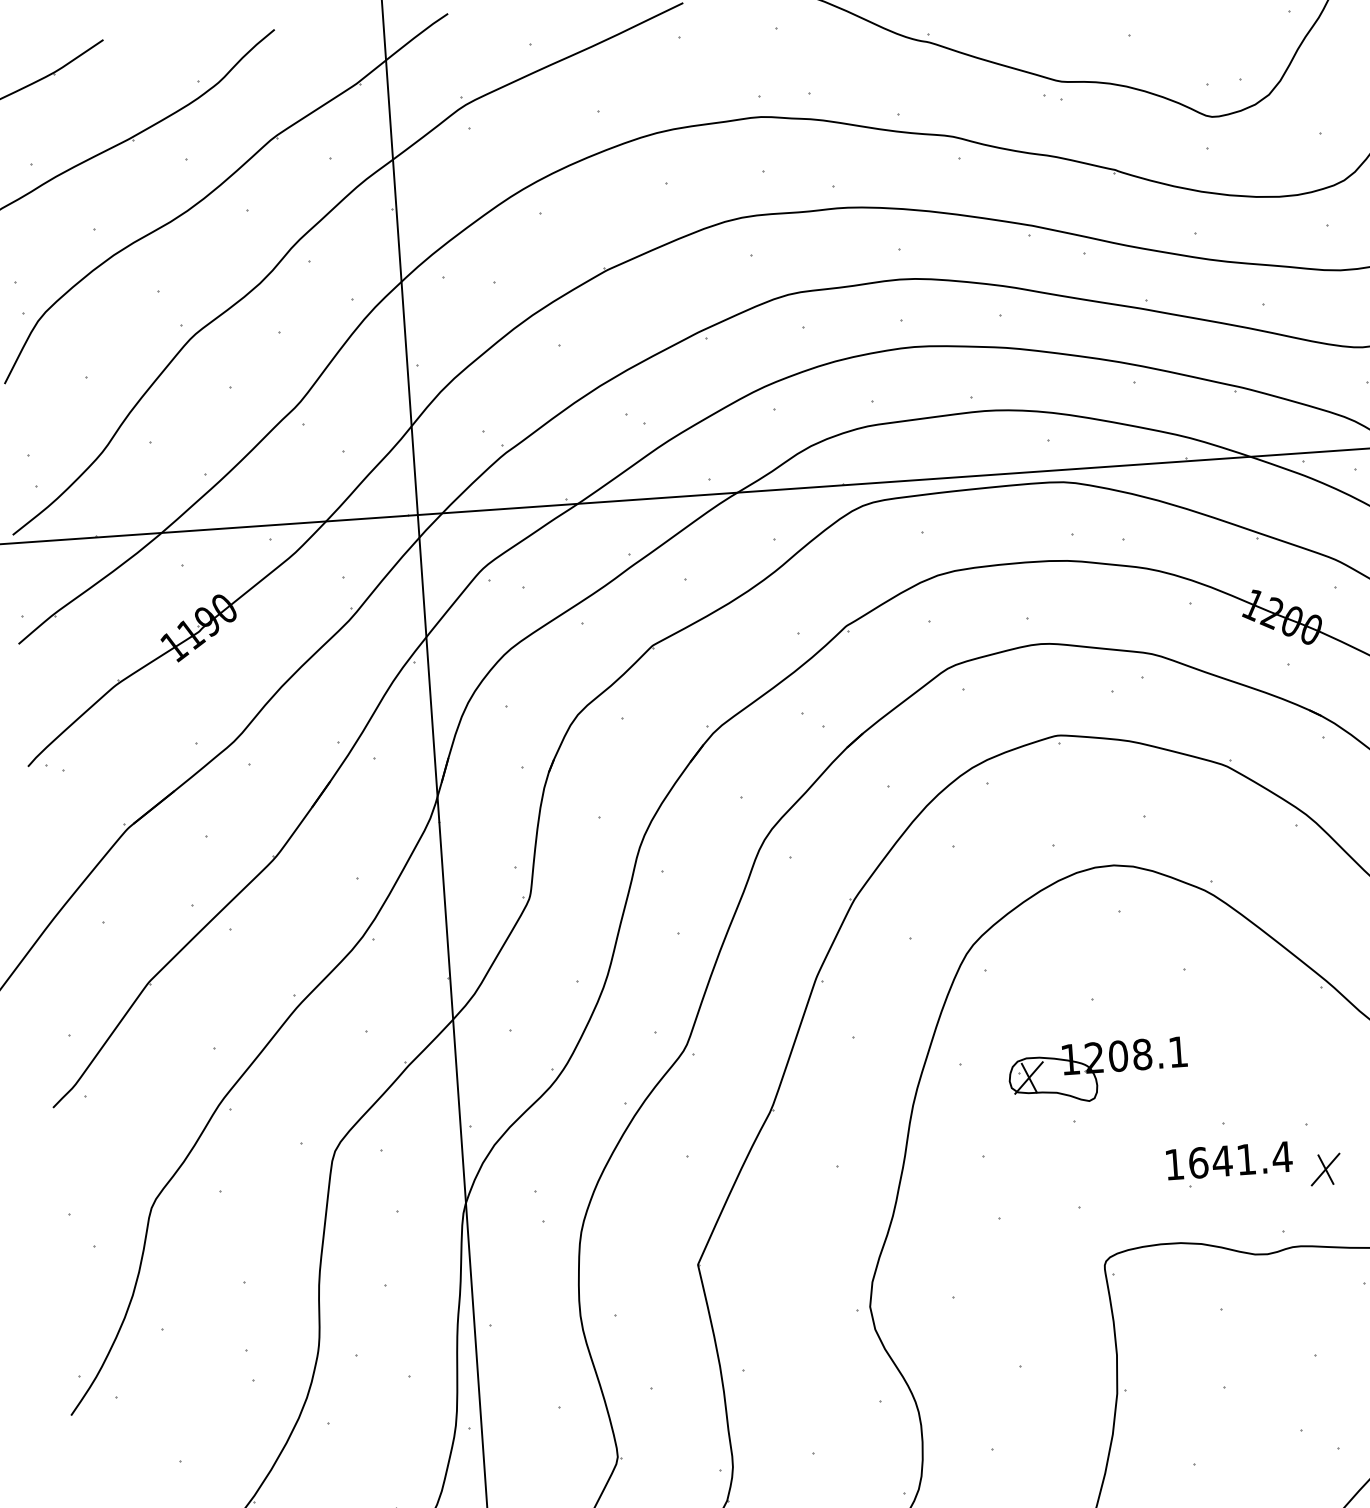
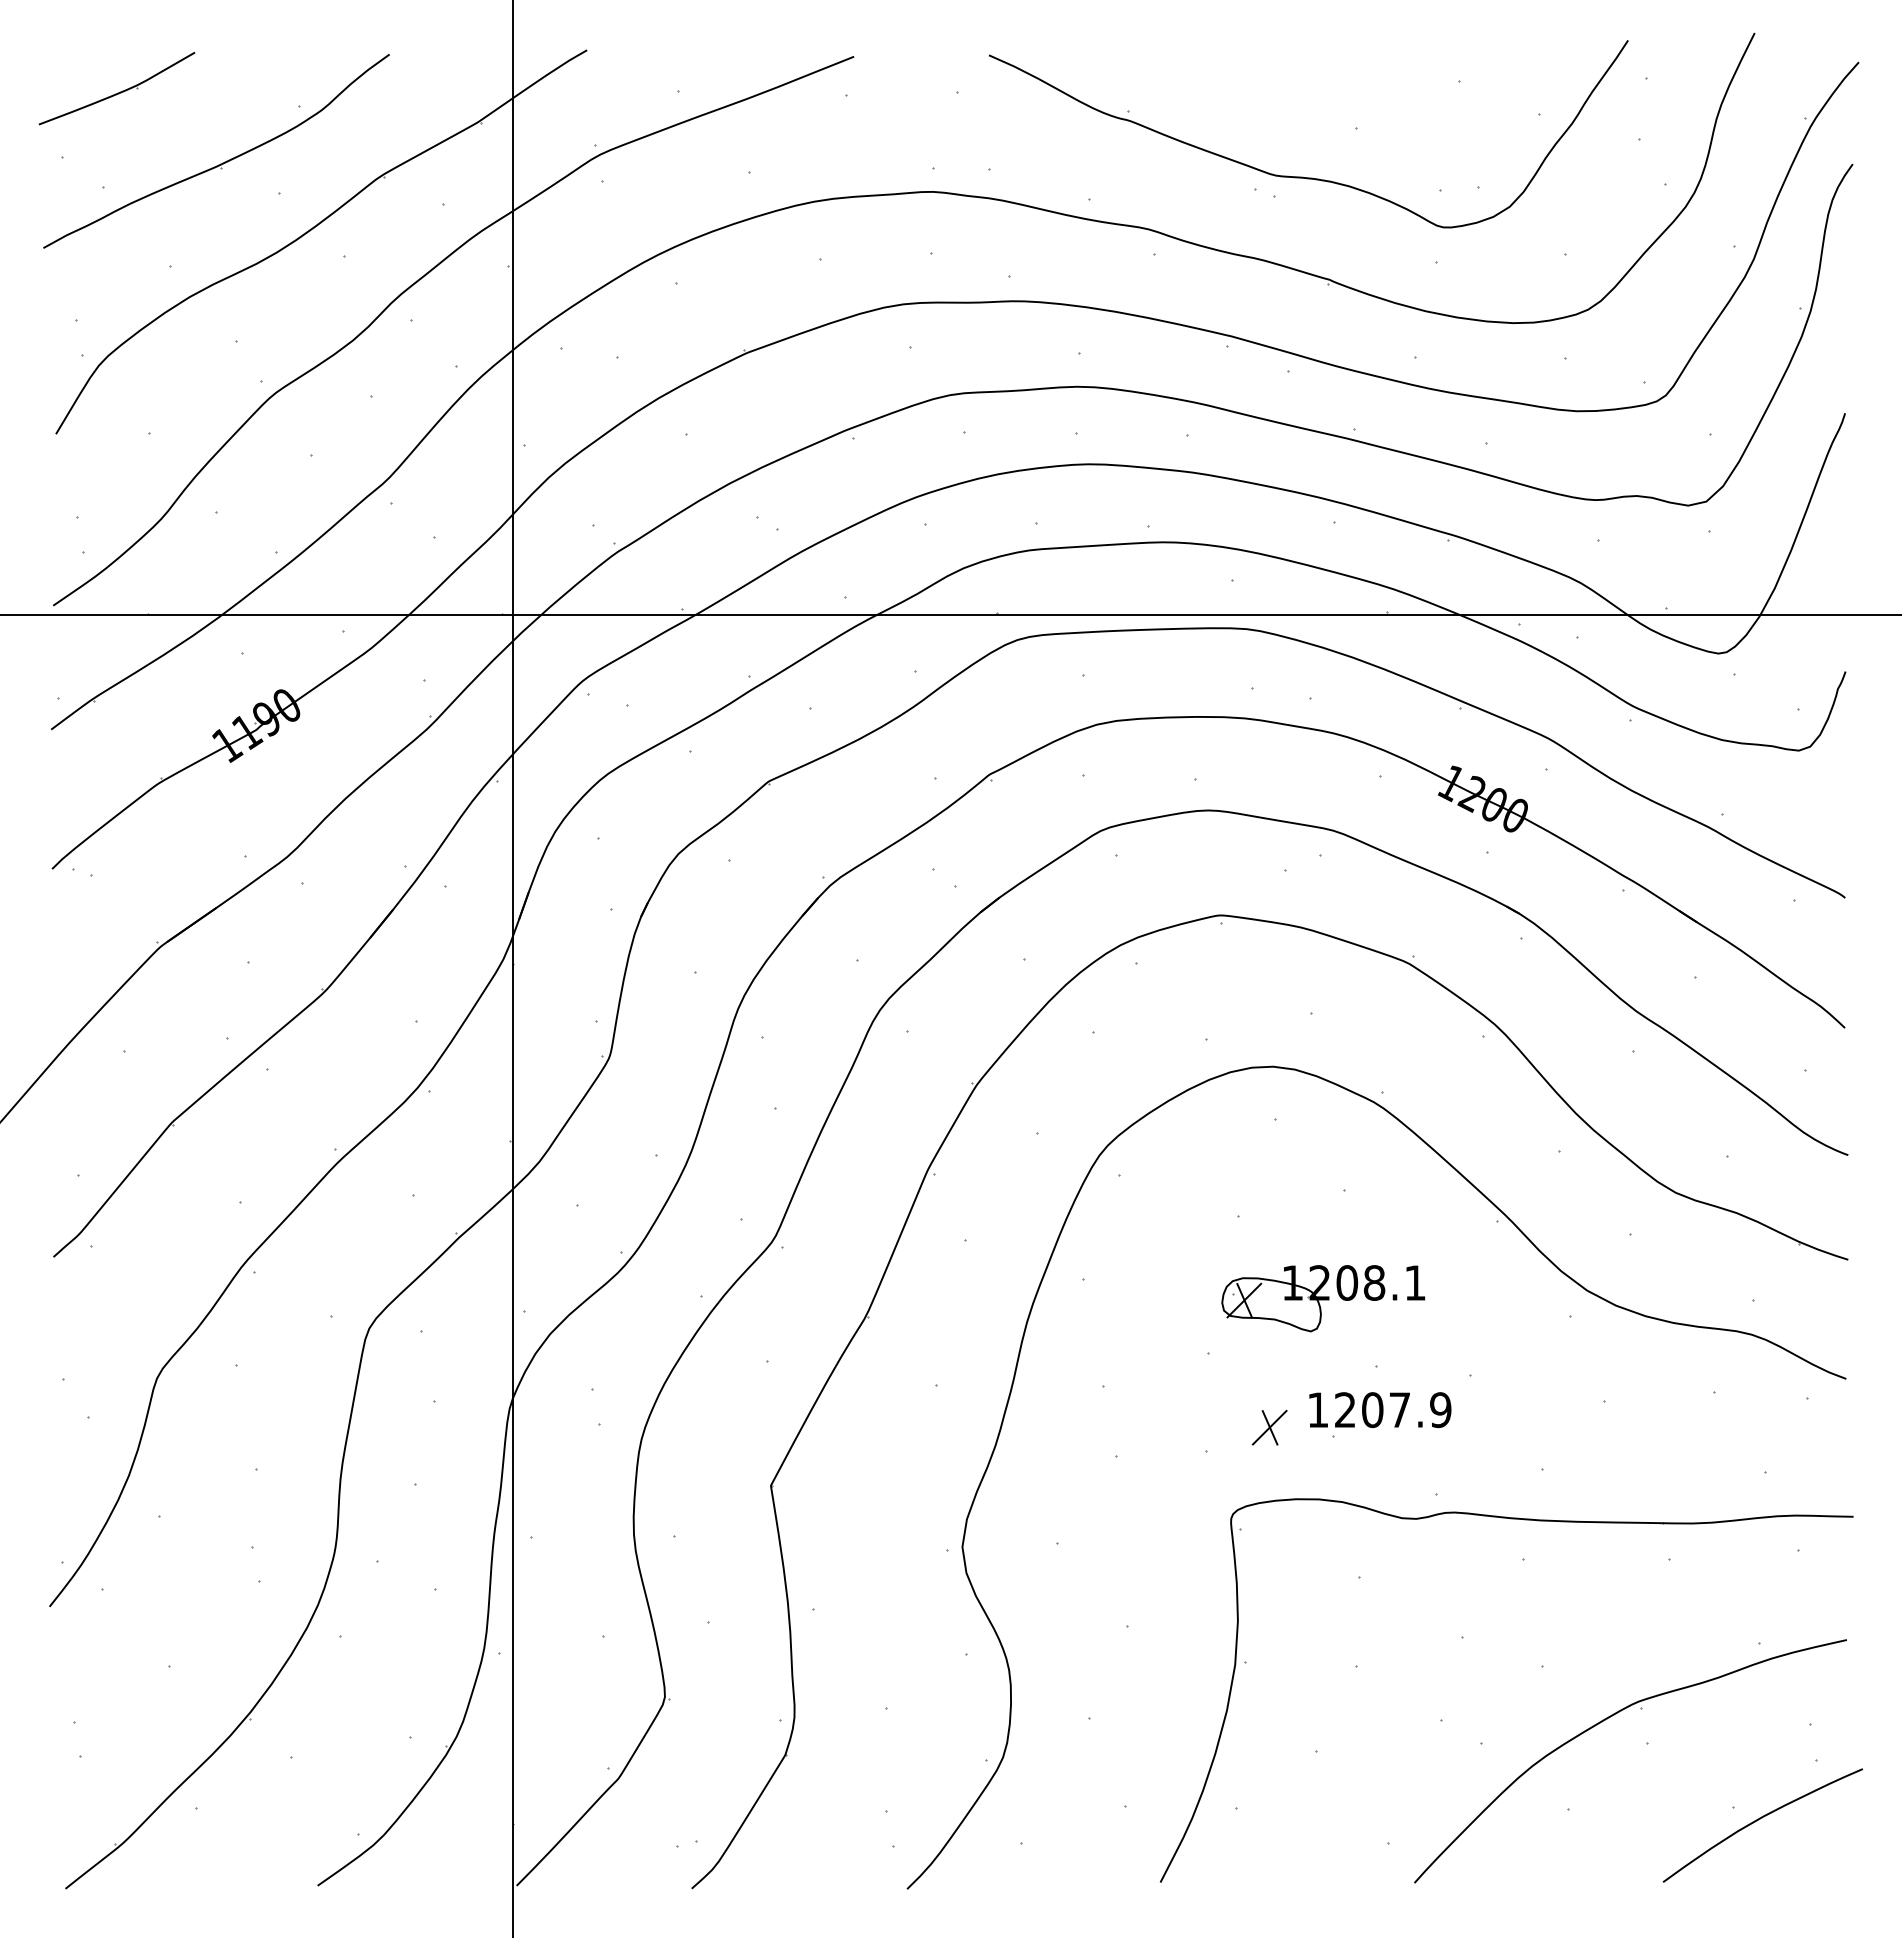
part: (1098, 1071) -> (1323, 1298), moved
text: (1240, 1160) -> (1393, 1410), 1641.4 -> 1207.9
part: (1325, 1169) -> (1269, 1427), moved

